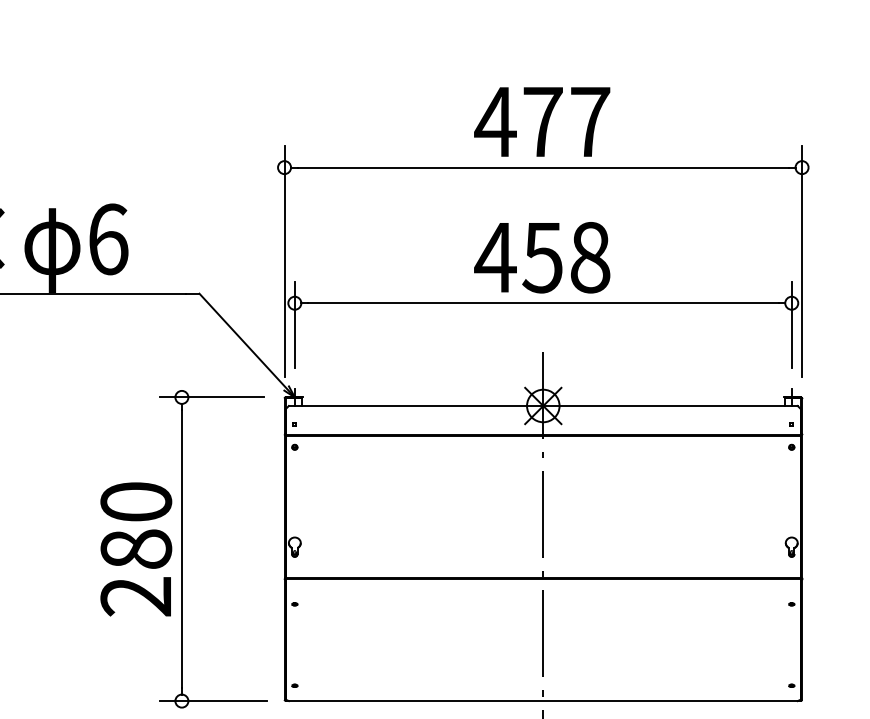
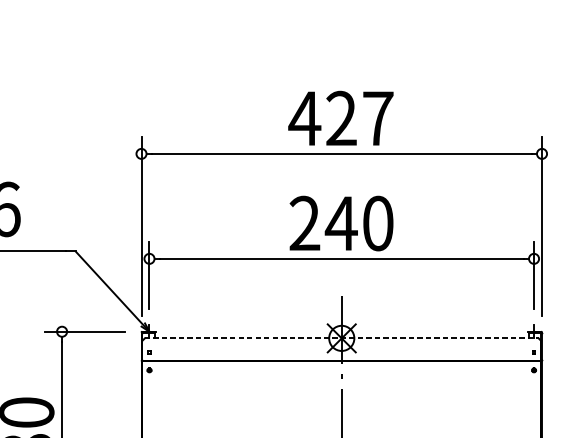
text: (542, 121) -> (341, 118), 477 -> 427
text: (542, 257) -> (341, 223), 458 -> 240
line: (543, 405) -> (341, 338), solid -> dashed

